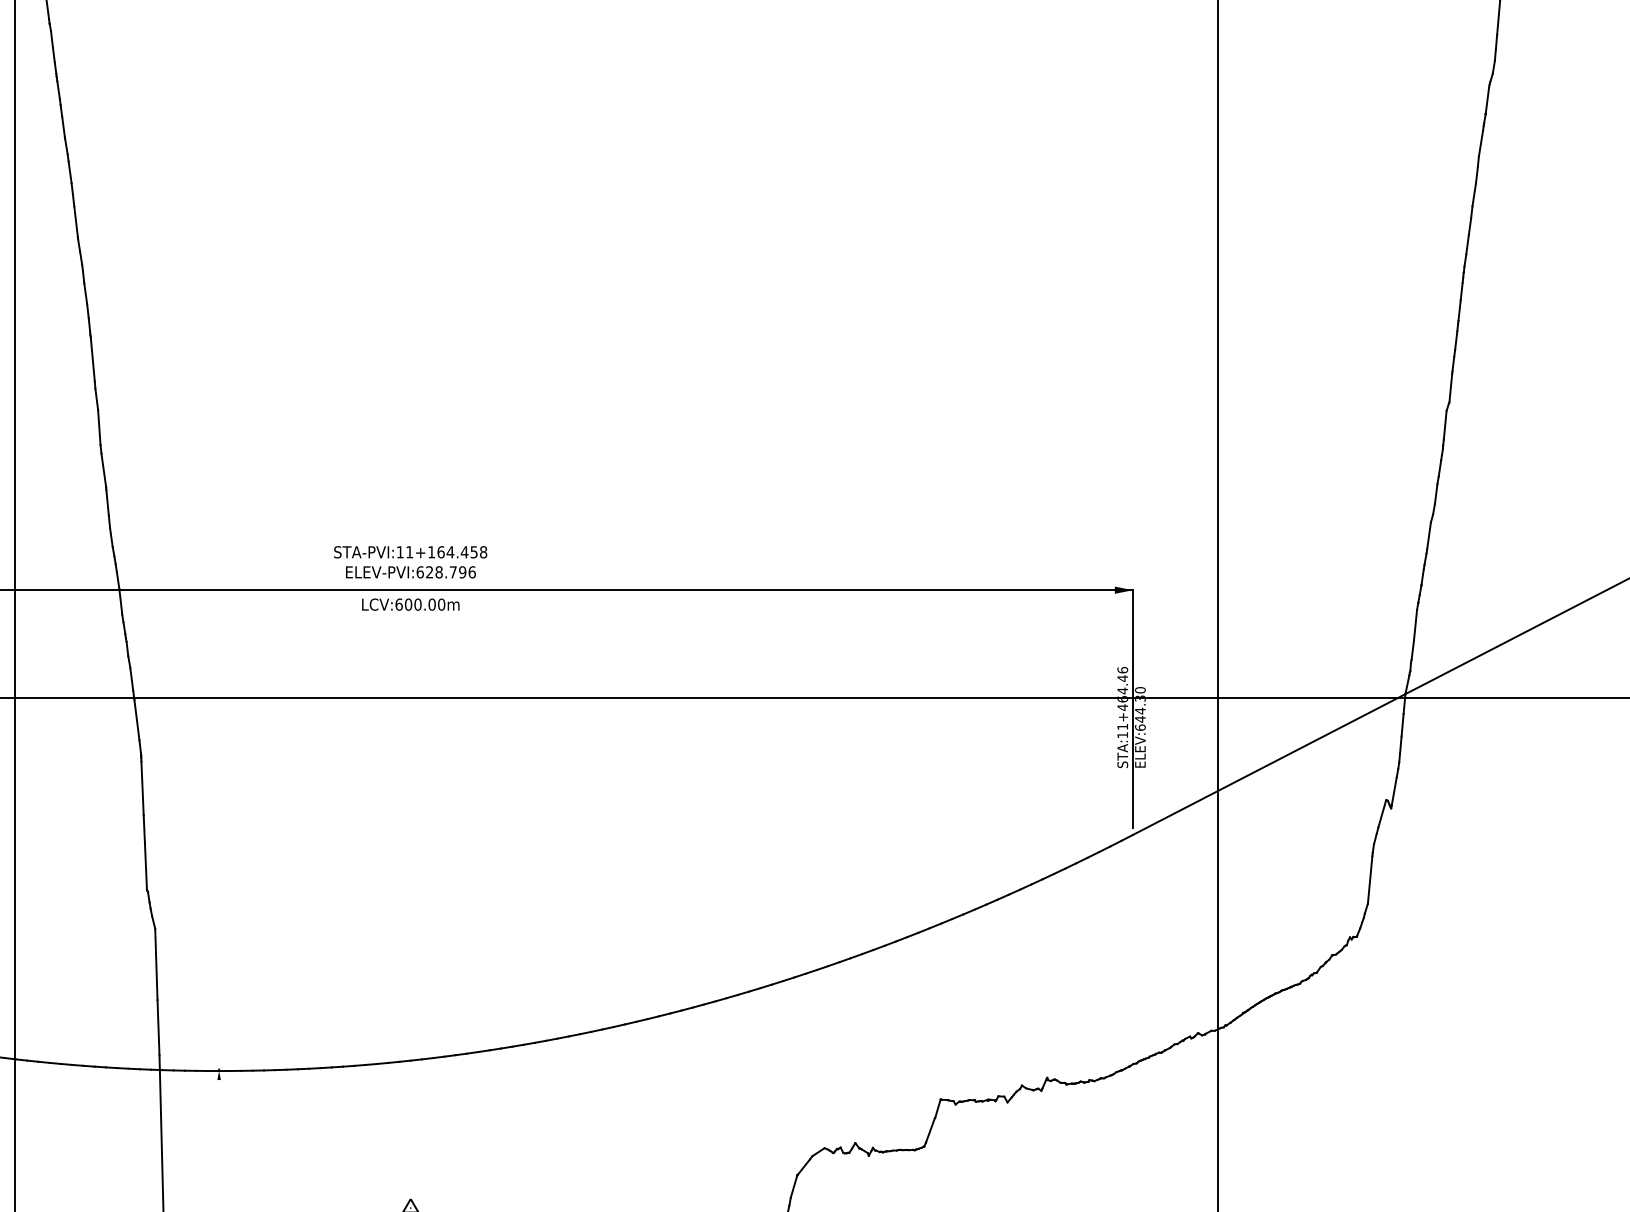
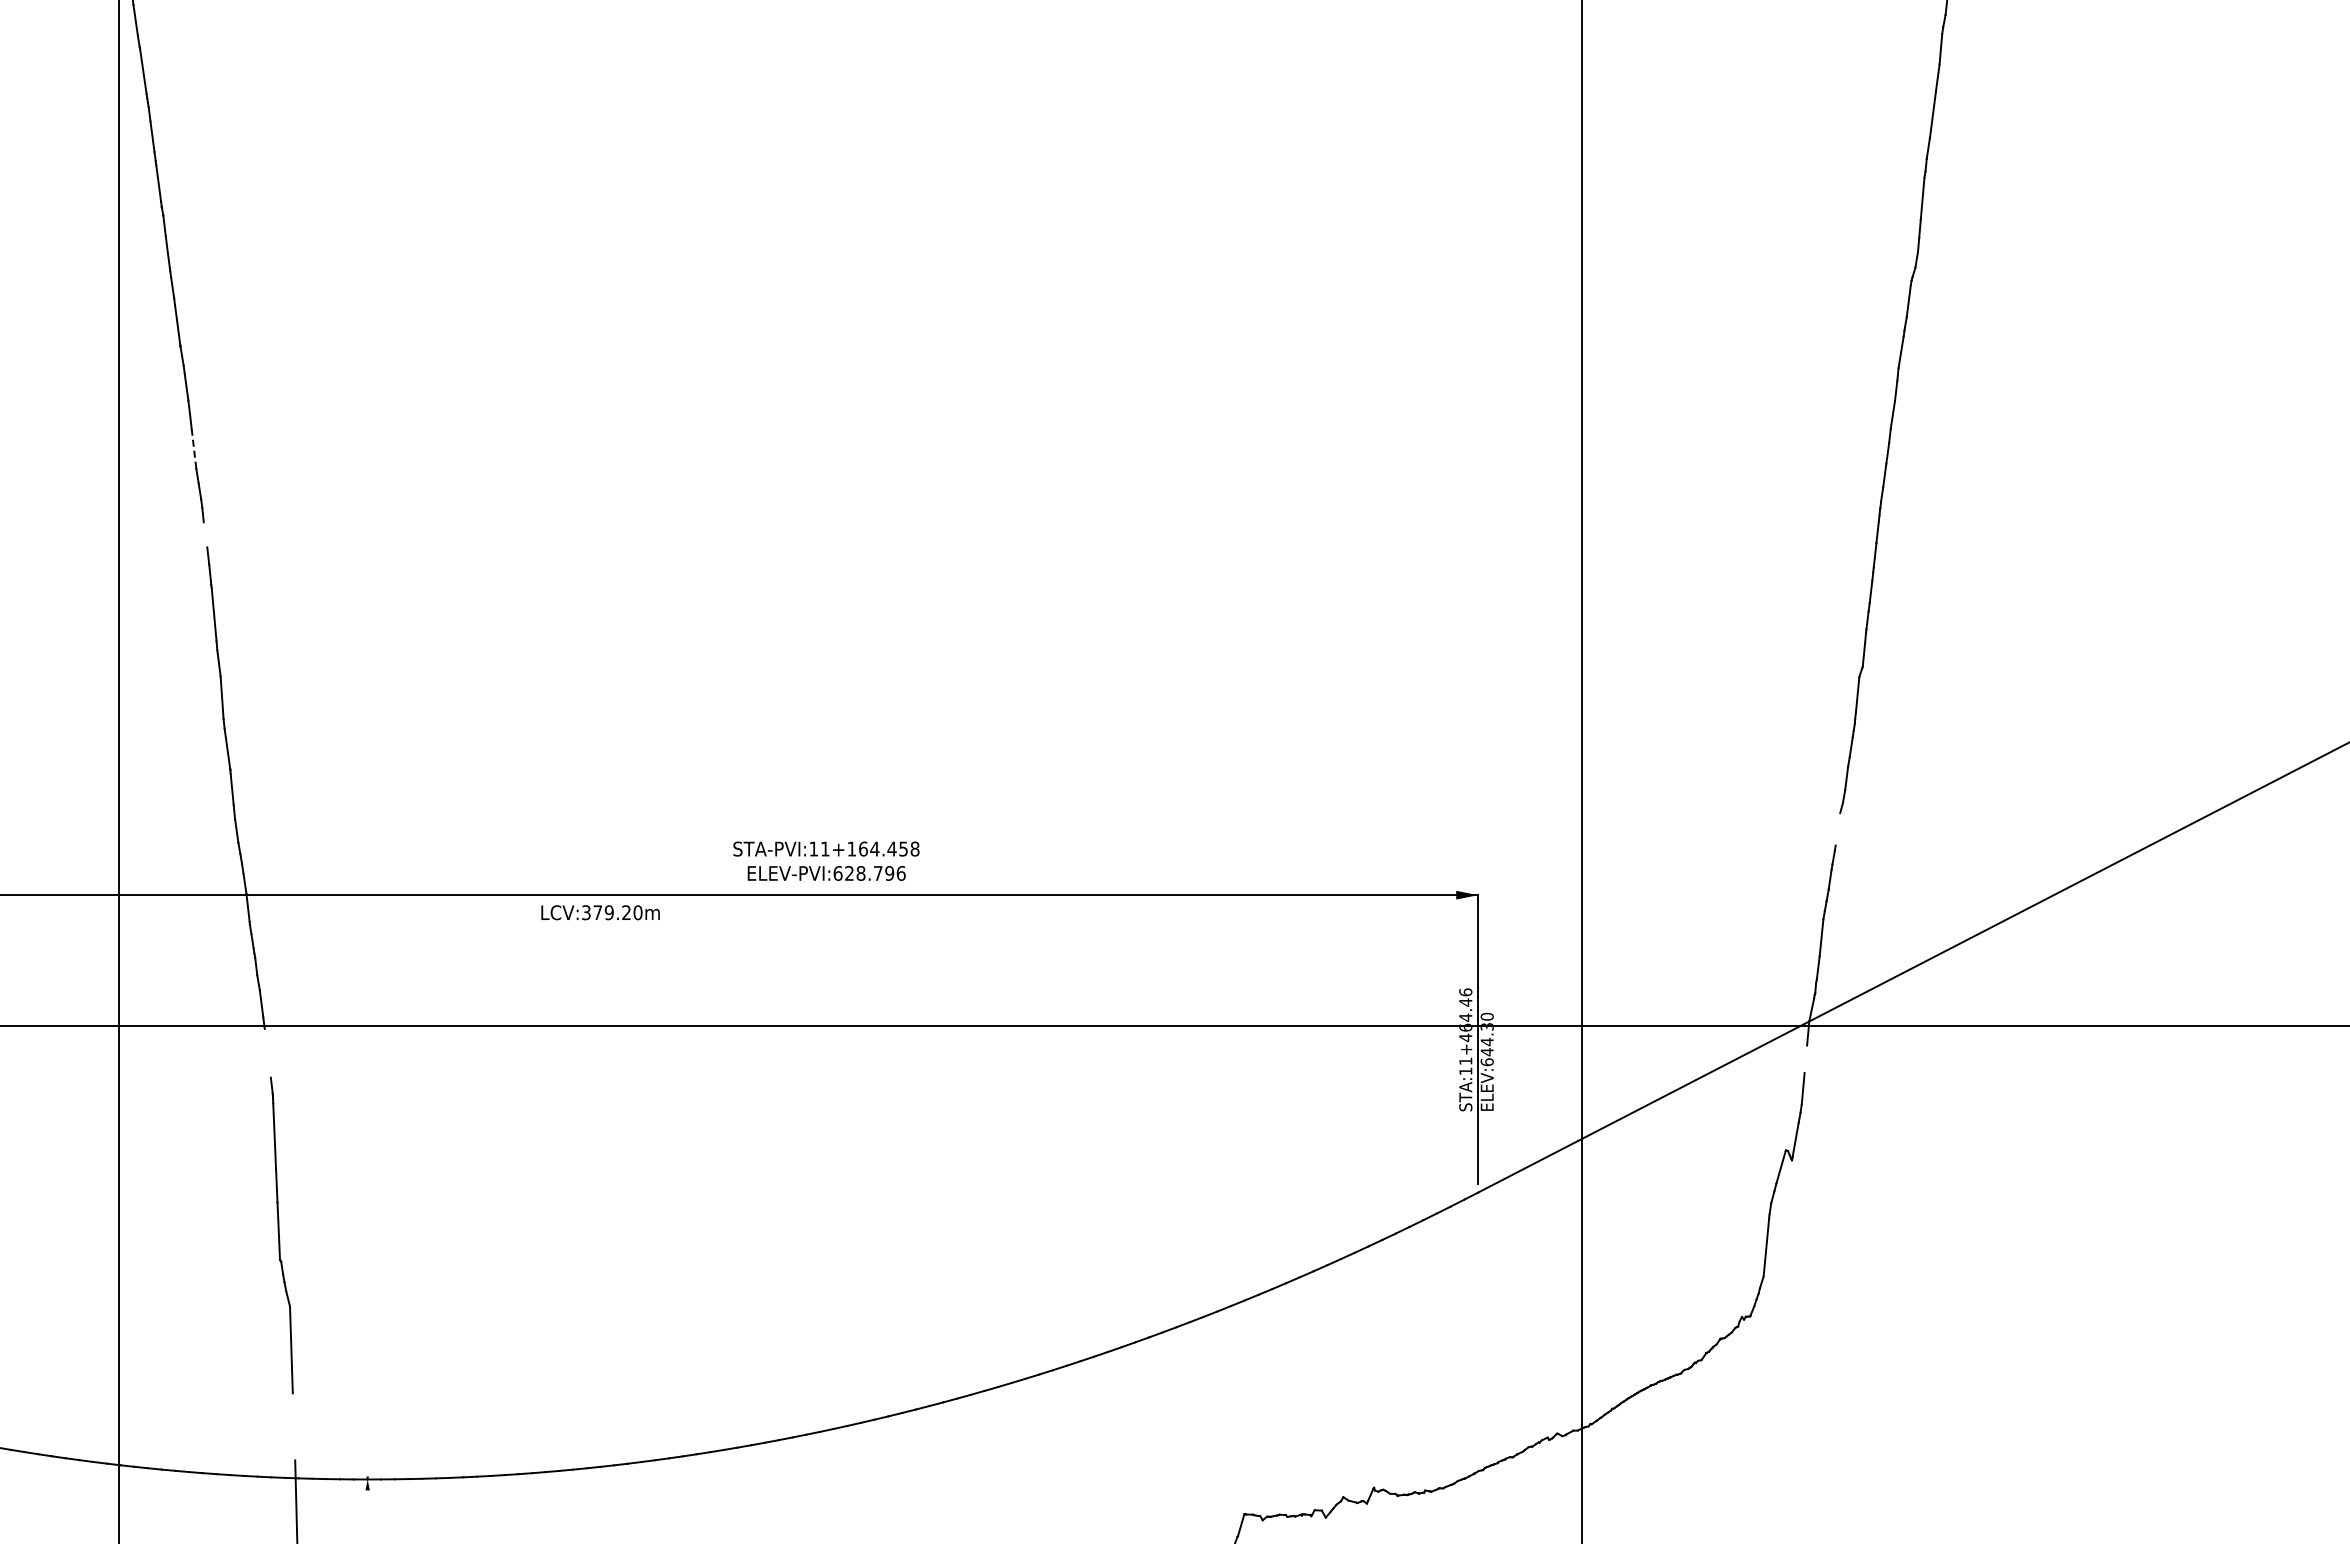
line: (75, 221) -> (193, 447), solid -> dashed
line: (85, 293) -> (205, 534), removed
line: (1428, 536) -> (1837, 829), removed
text: (410, 561) -> (826, 860), moved
text: (415, 604) -> (606, 912), LCV:600.00m -> LCV:379.20m
line: (136, 719) -> (267, 1052), removed
line: (1402, 725) -> (1805, 1059), removed
line: (158, 1027) -> (293, 1426), removed

